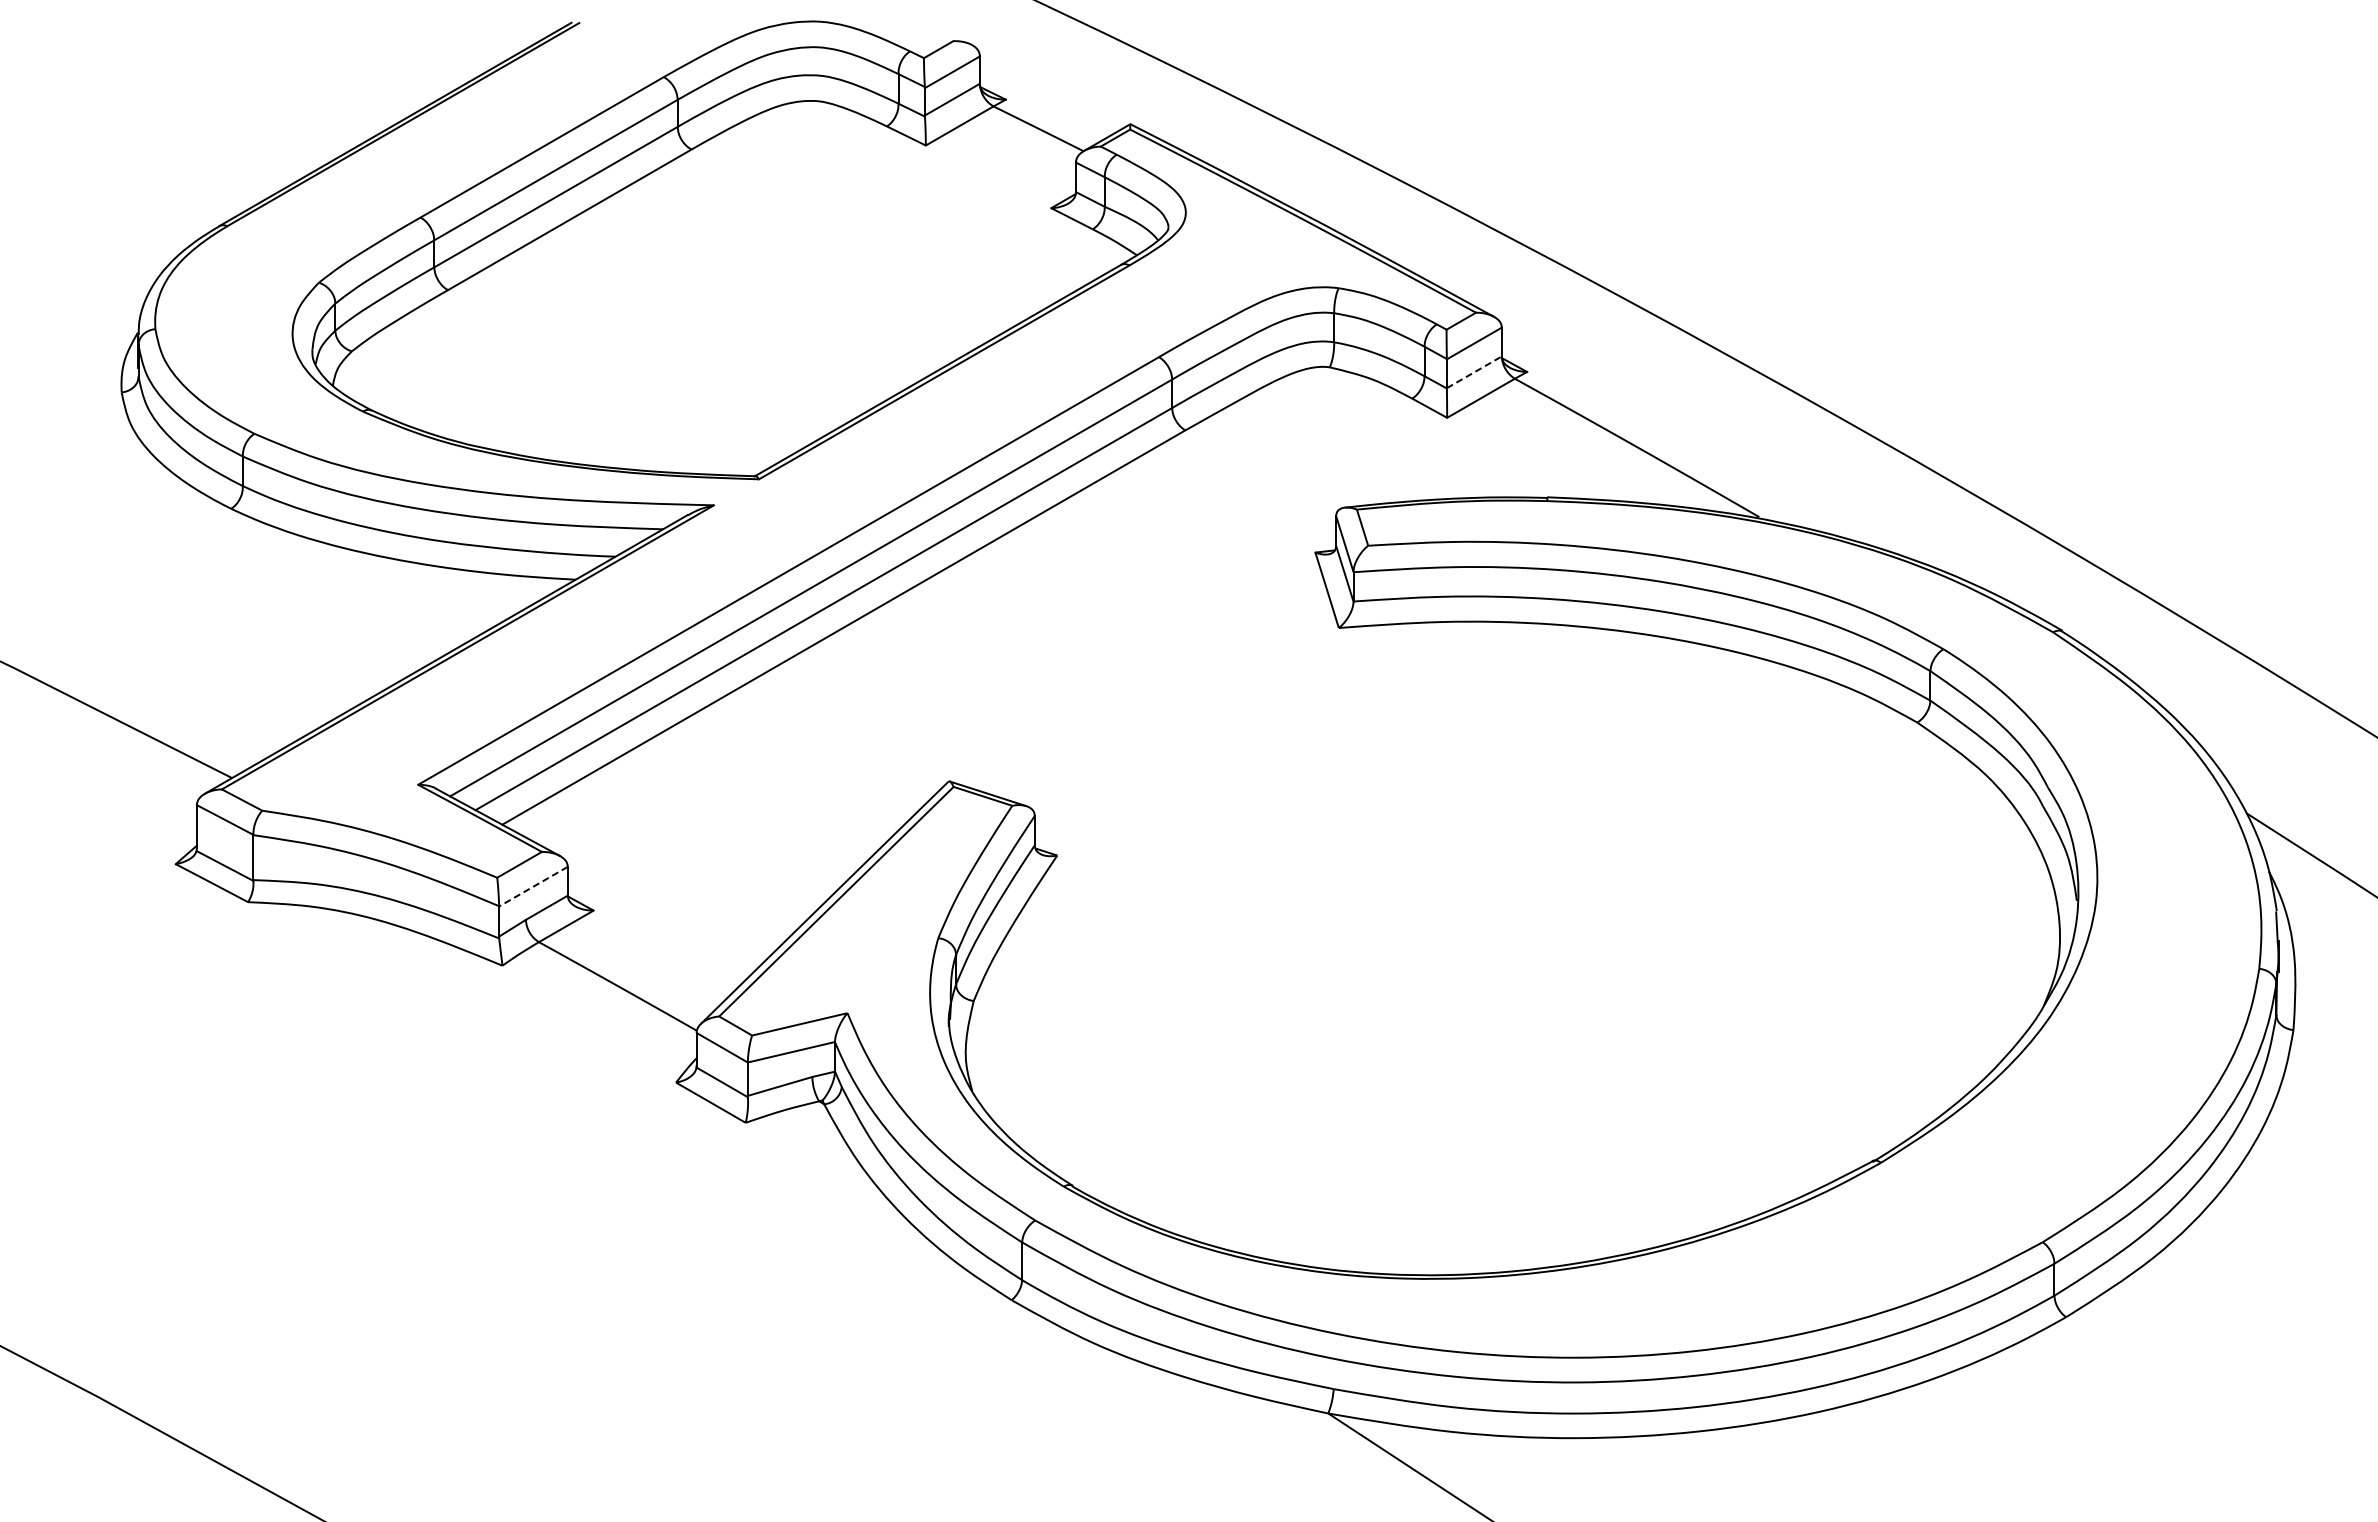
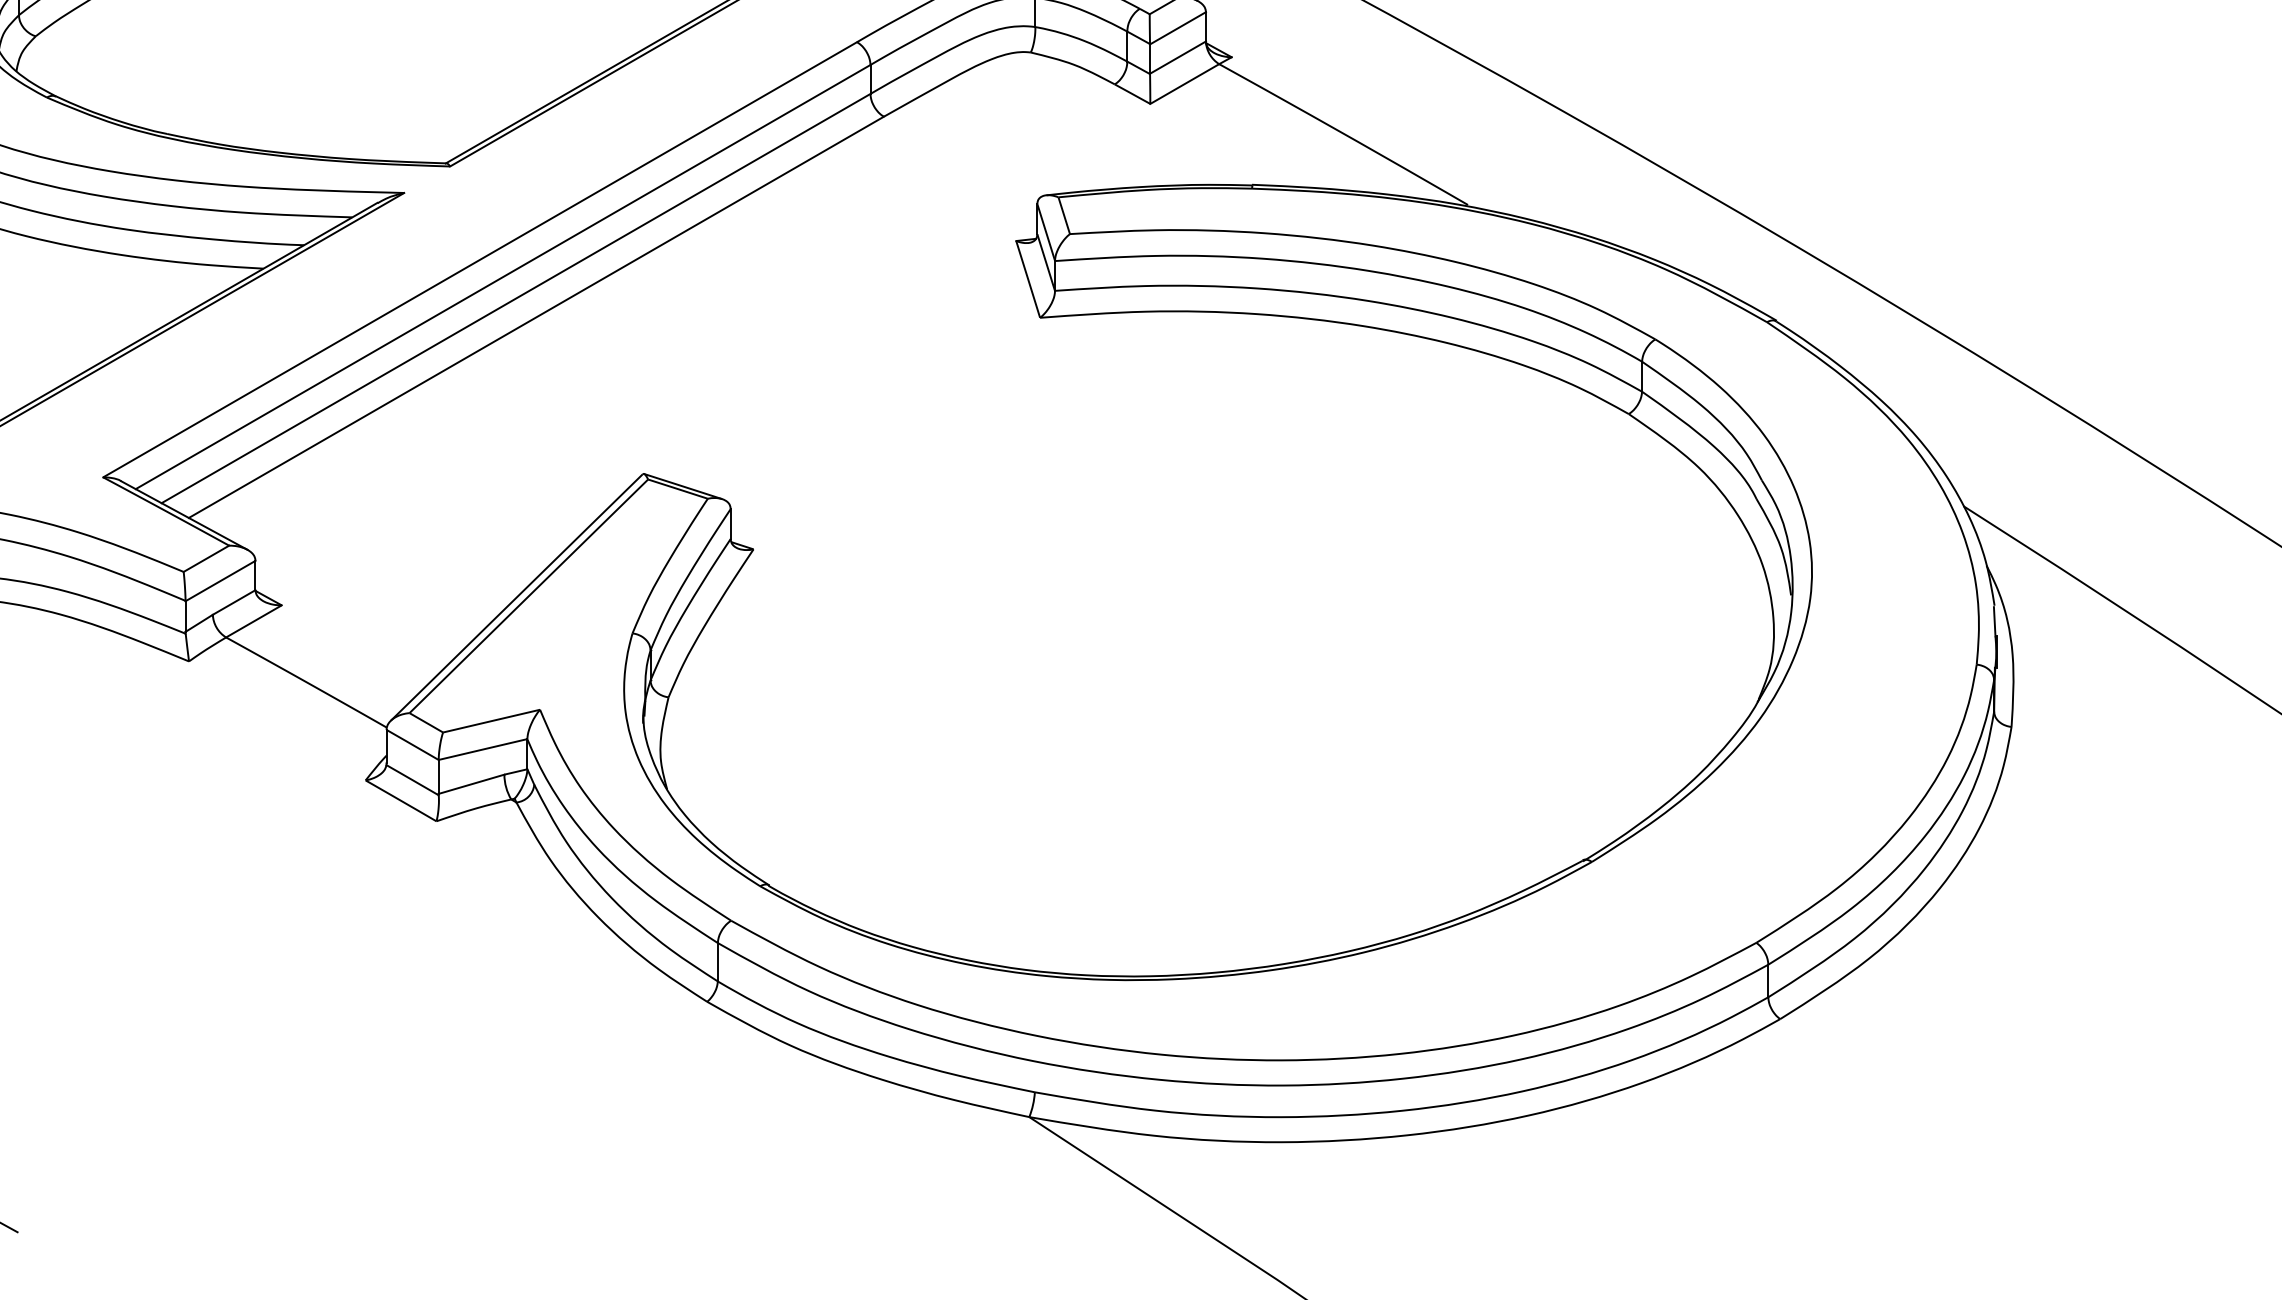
line: (1474, 372) -> (1178, 57), dashed -> solid
line: (533, 886) -> (220, 580), dashed -> solid

